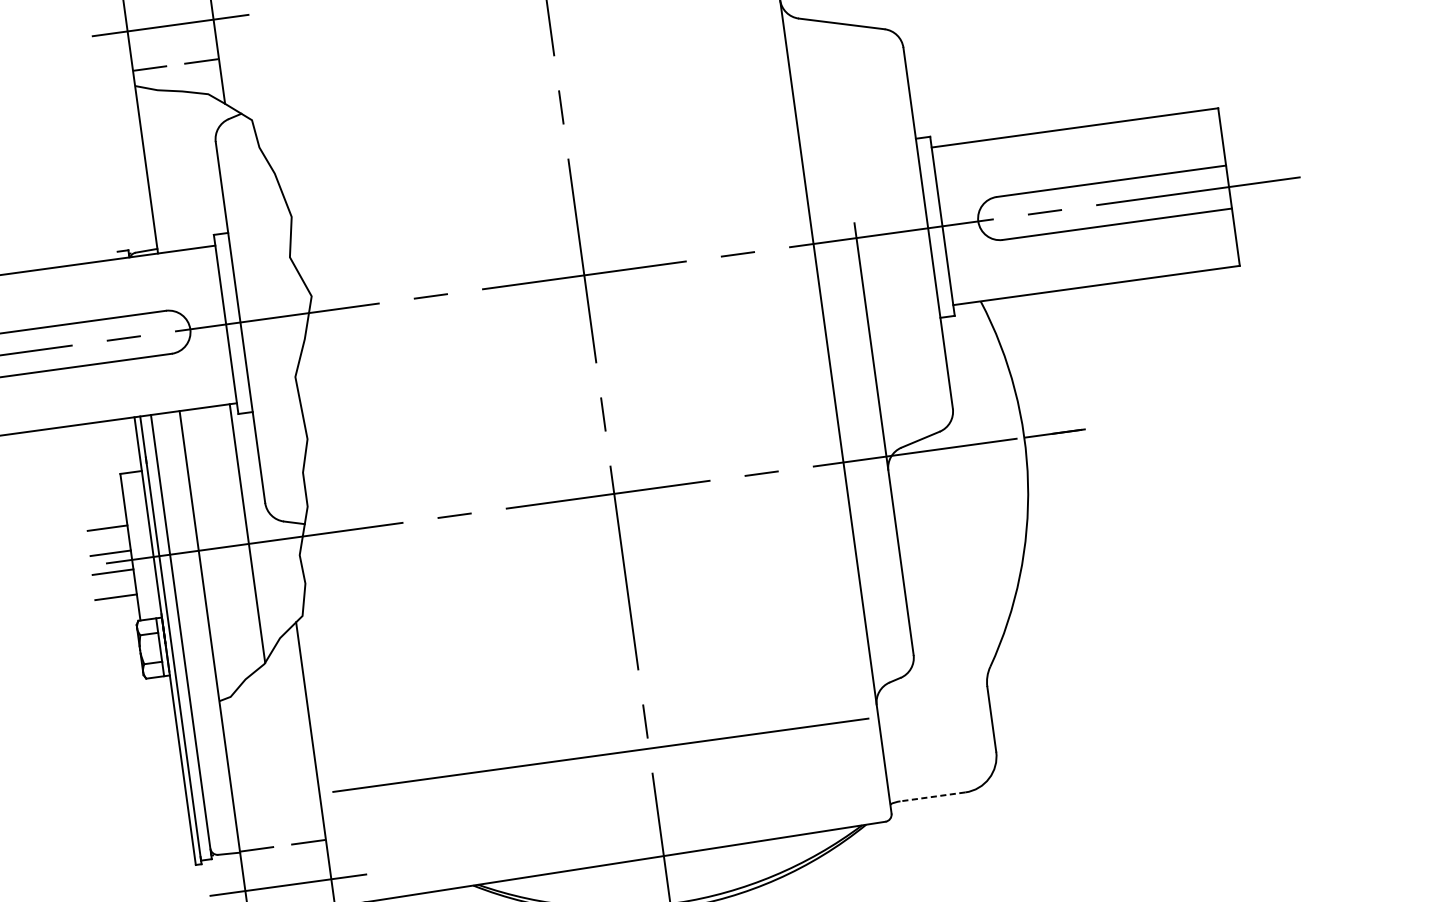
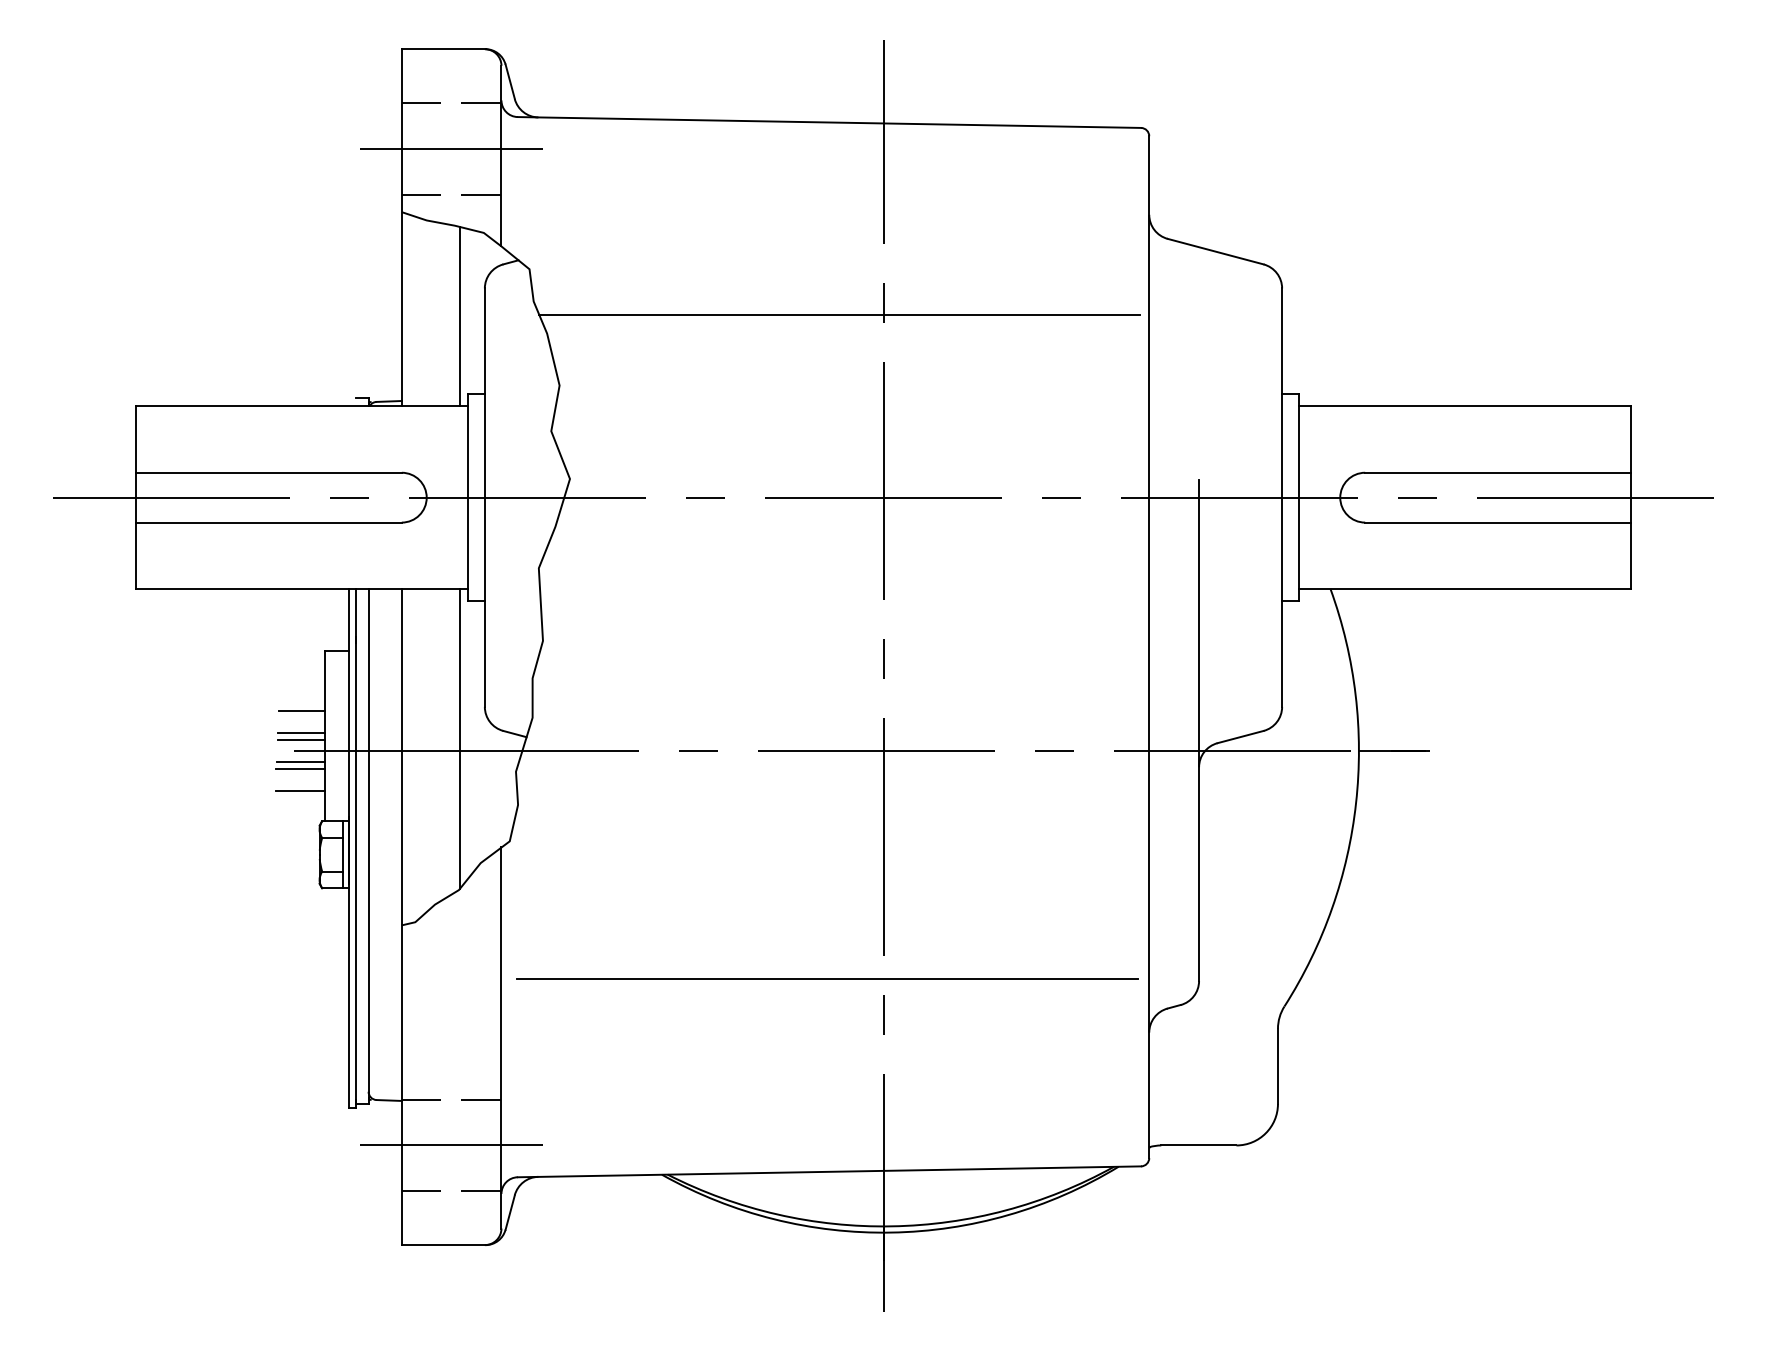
line: (524, 122) -> (839, 314), added
line: (197, 169) -> (459, 316), added
line: (109, 546) -> (300, 732), added
line: (113, 578) -> (300, 769), added
line: (600, 754) -> (827, 978), moved
line: (932, 796) -> (1198, 1145), dashed -> solid

